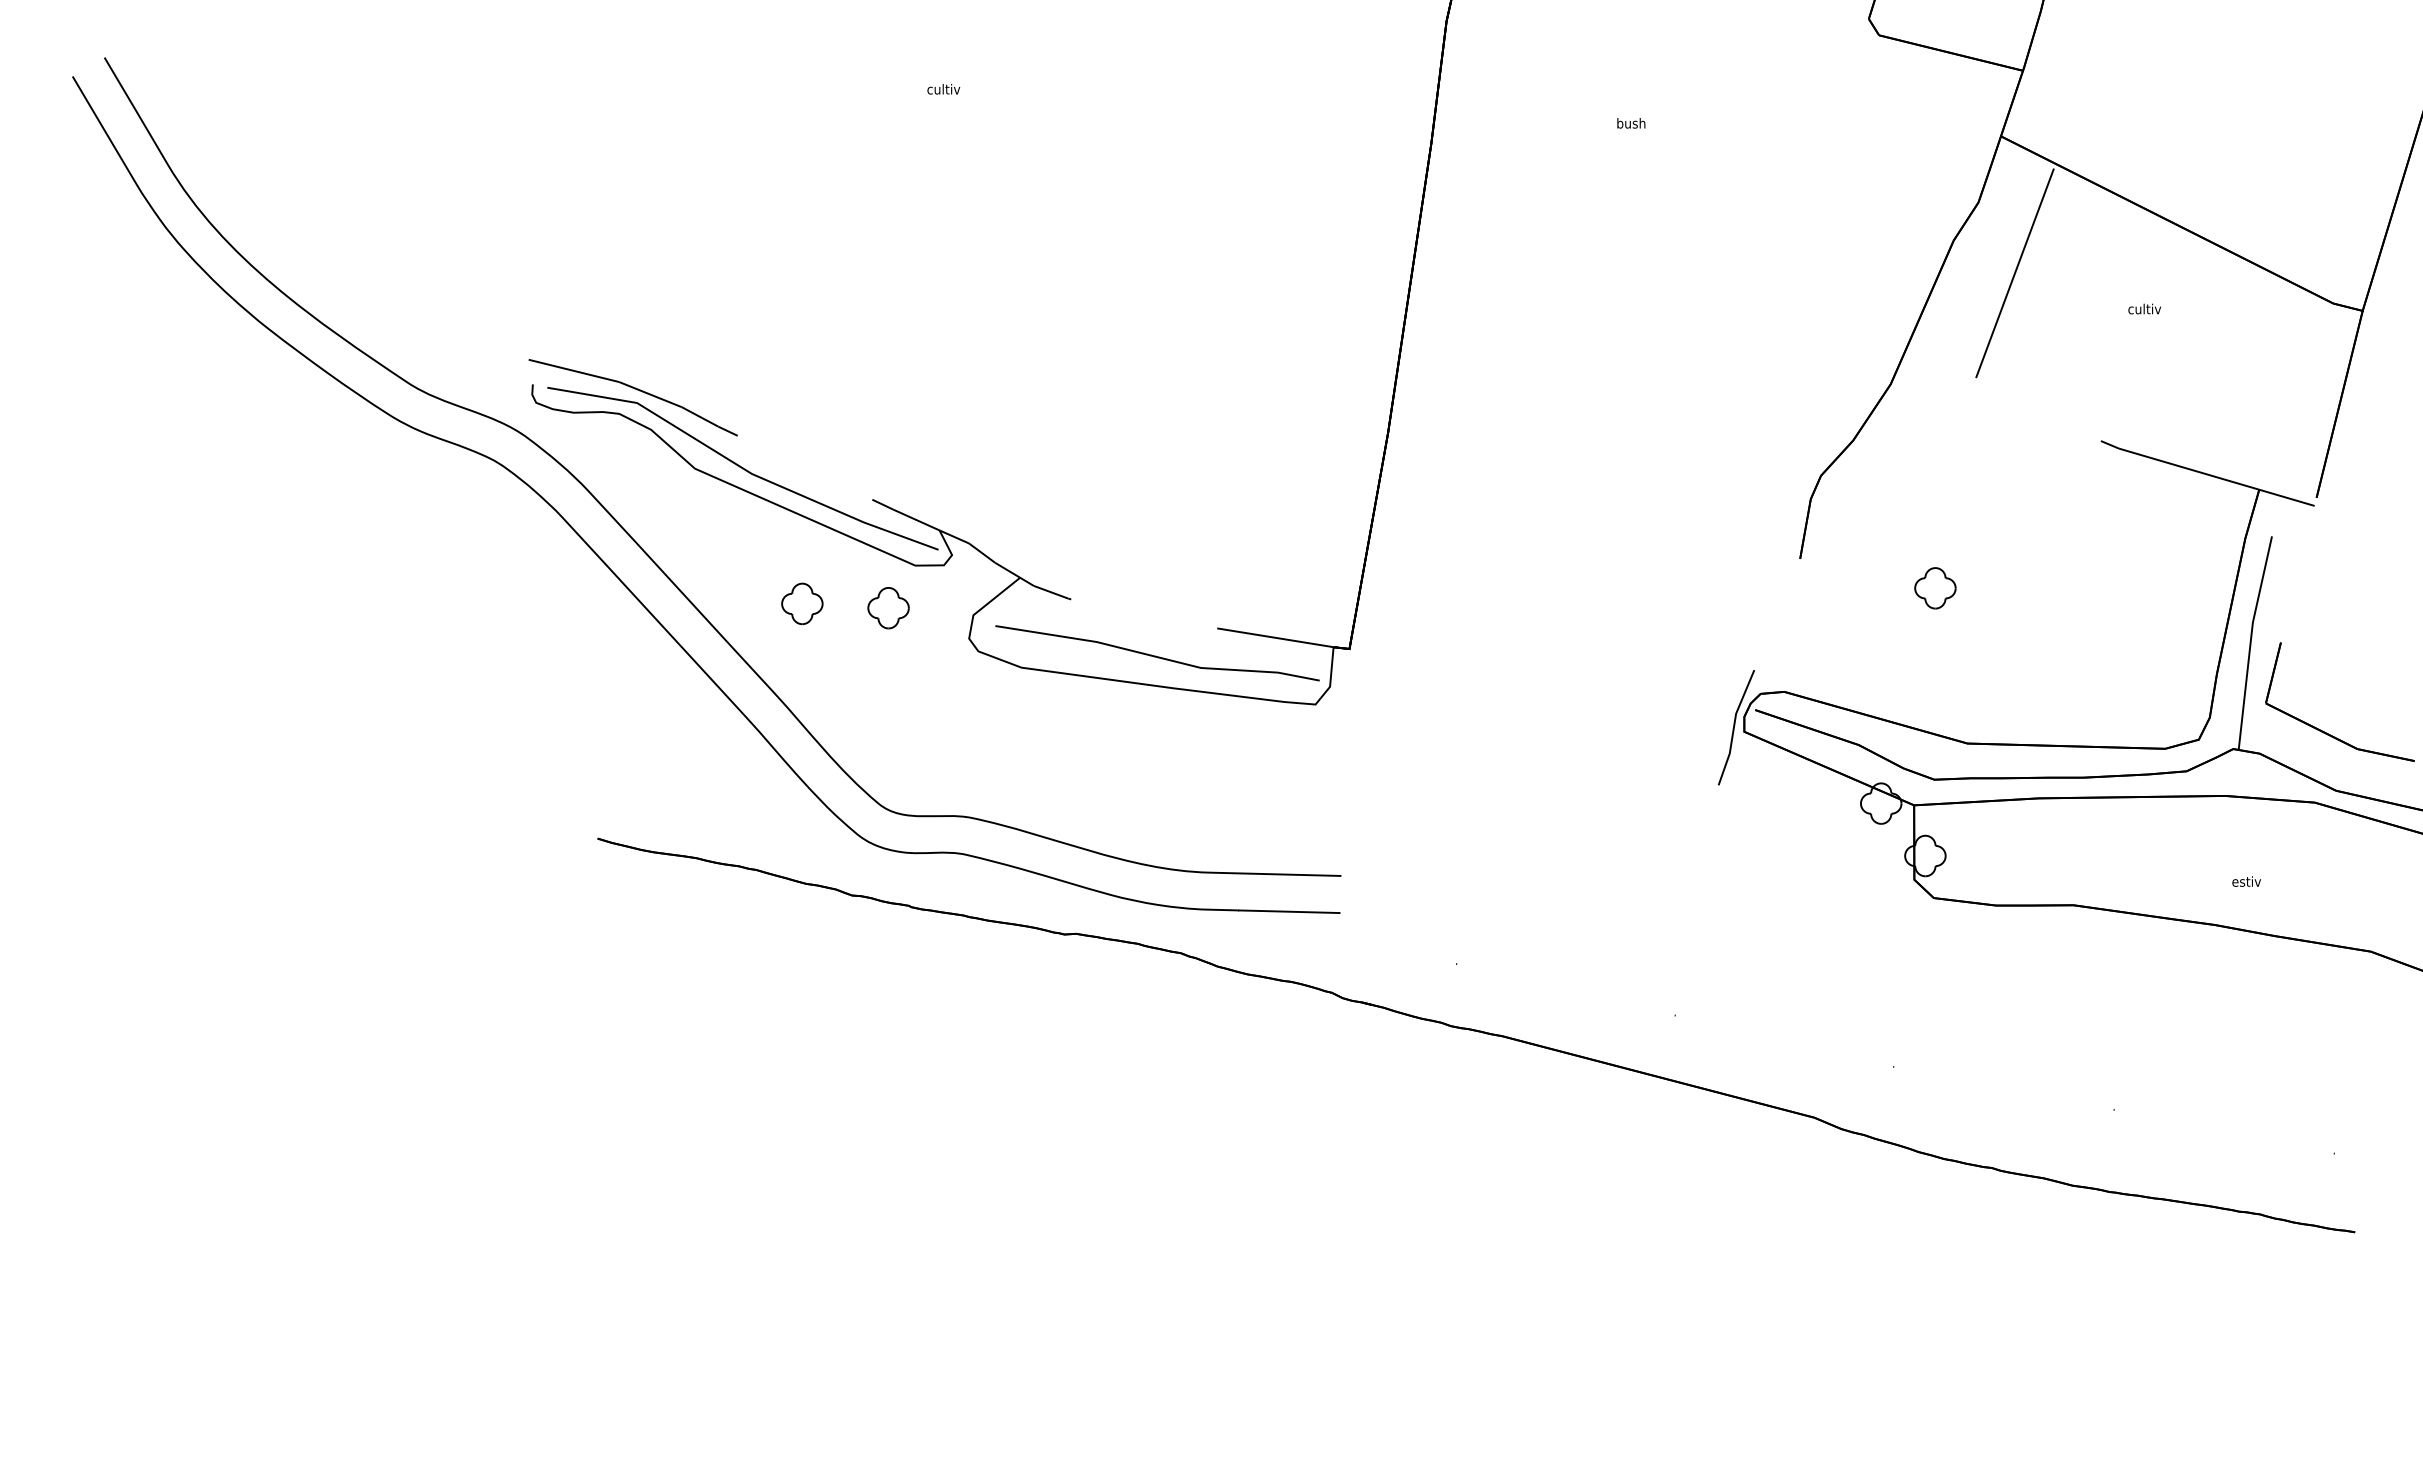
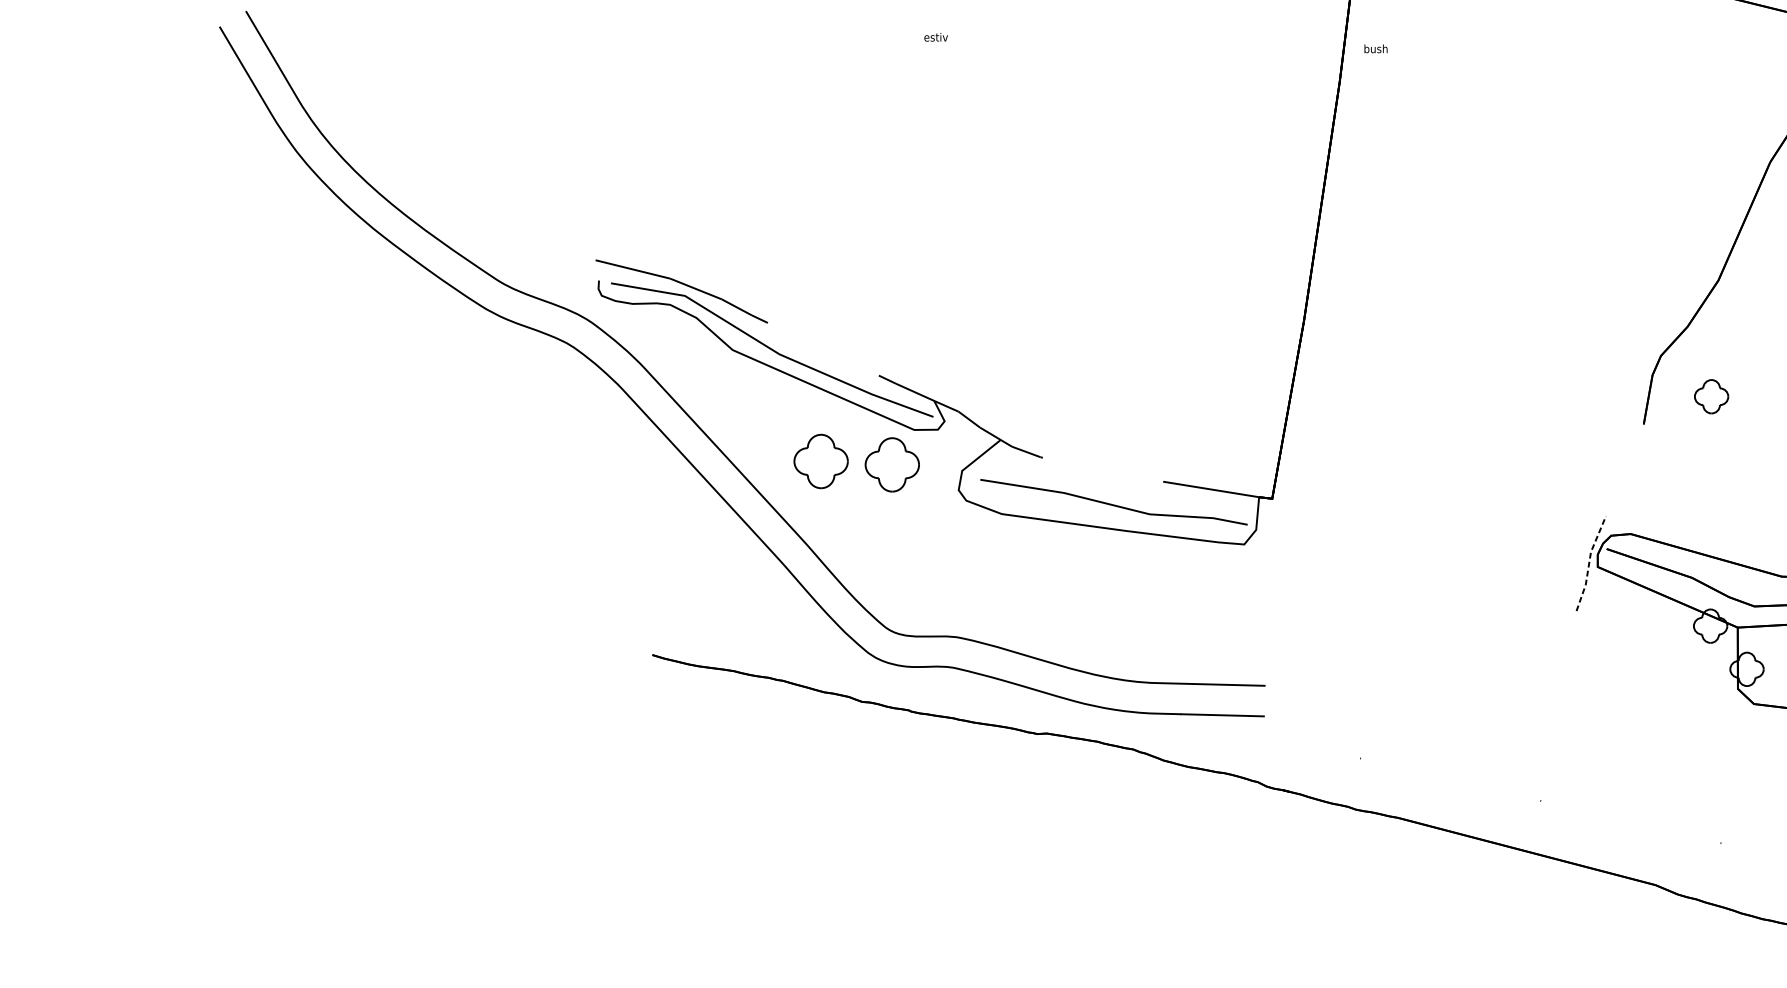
text: (944, 89) -> (938, 37), cultiv -> estiv
text: (1631, 123) -> (1376, 48), moved
part: (1935, 588) -> (1711, 396), moved
part: (802, 603) -> (821, 461), size x1.6
part: (888, 608) -> (892, 465), size x1.6
line: (1734, 726) -> (1589, 562), solid -> dashed

